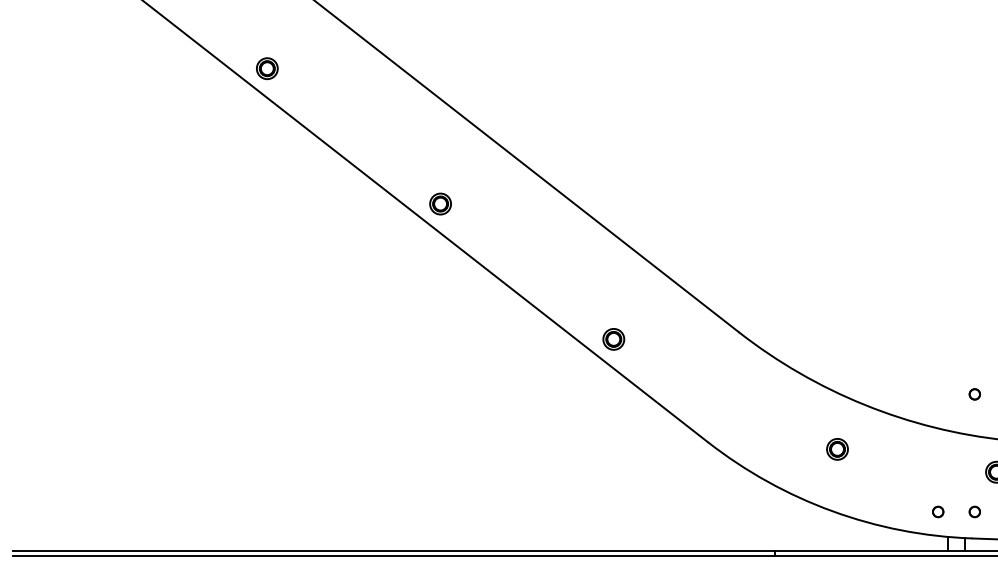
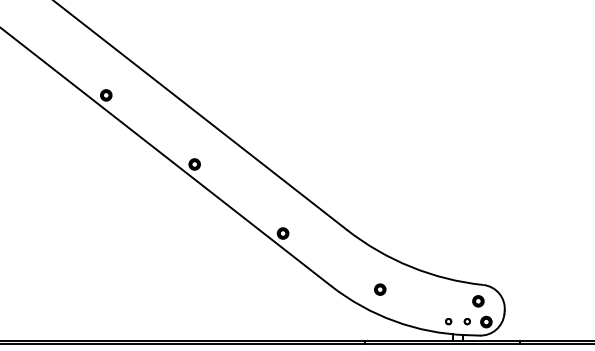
part: (973, 394) -> (466, 261), removed
part: (837, 449) -> (380, 289), moved

